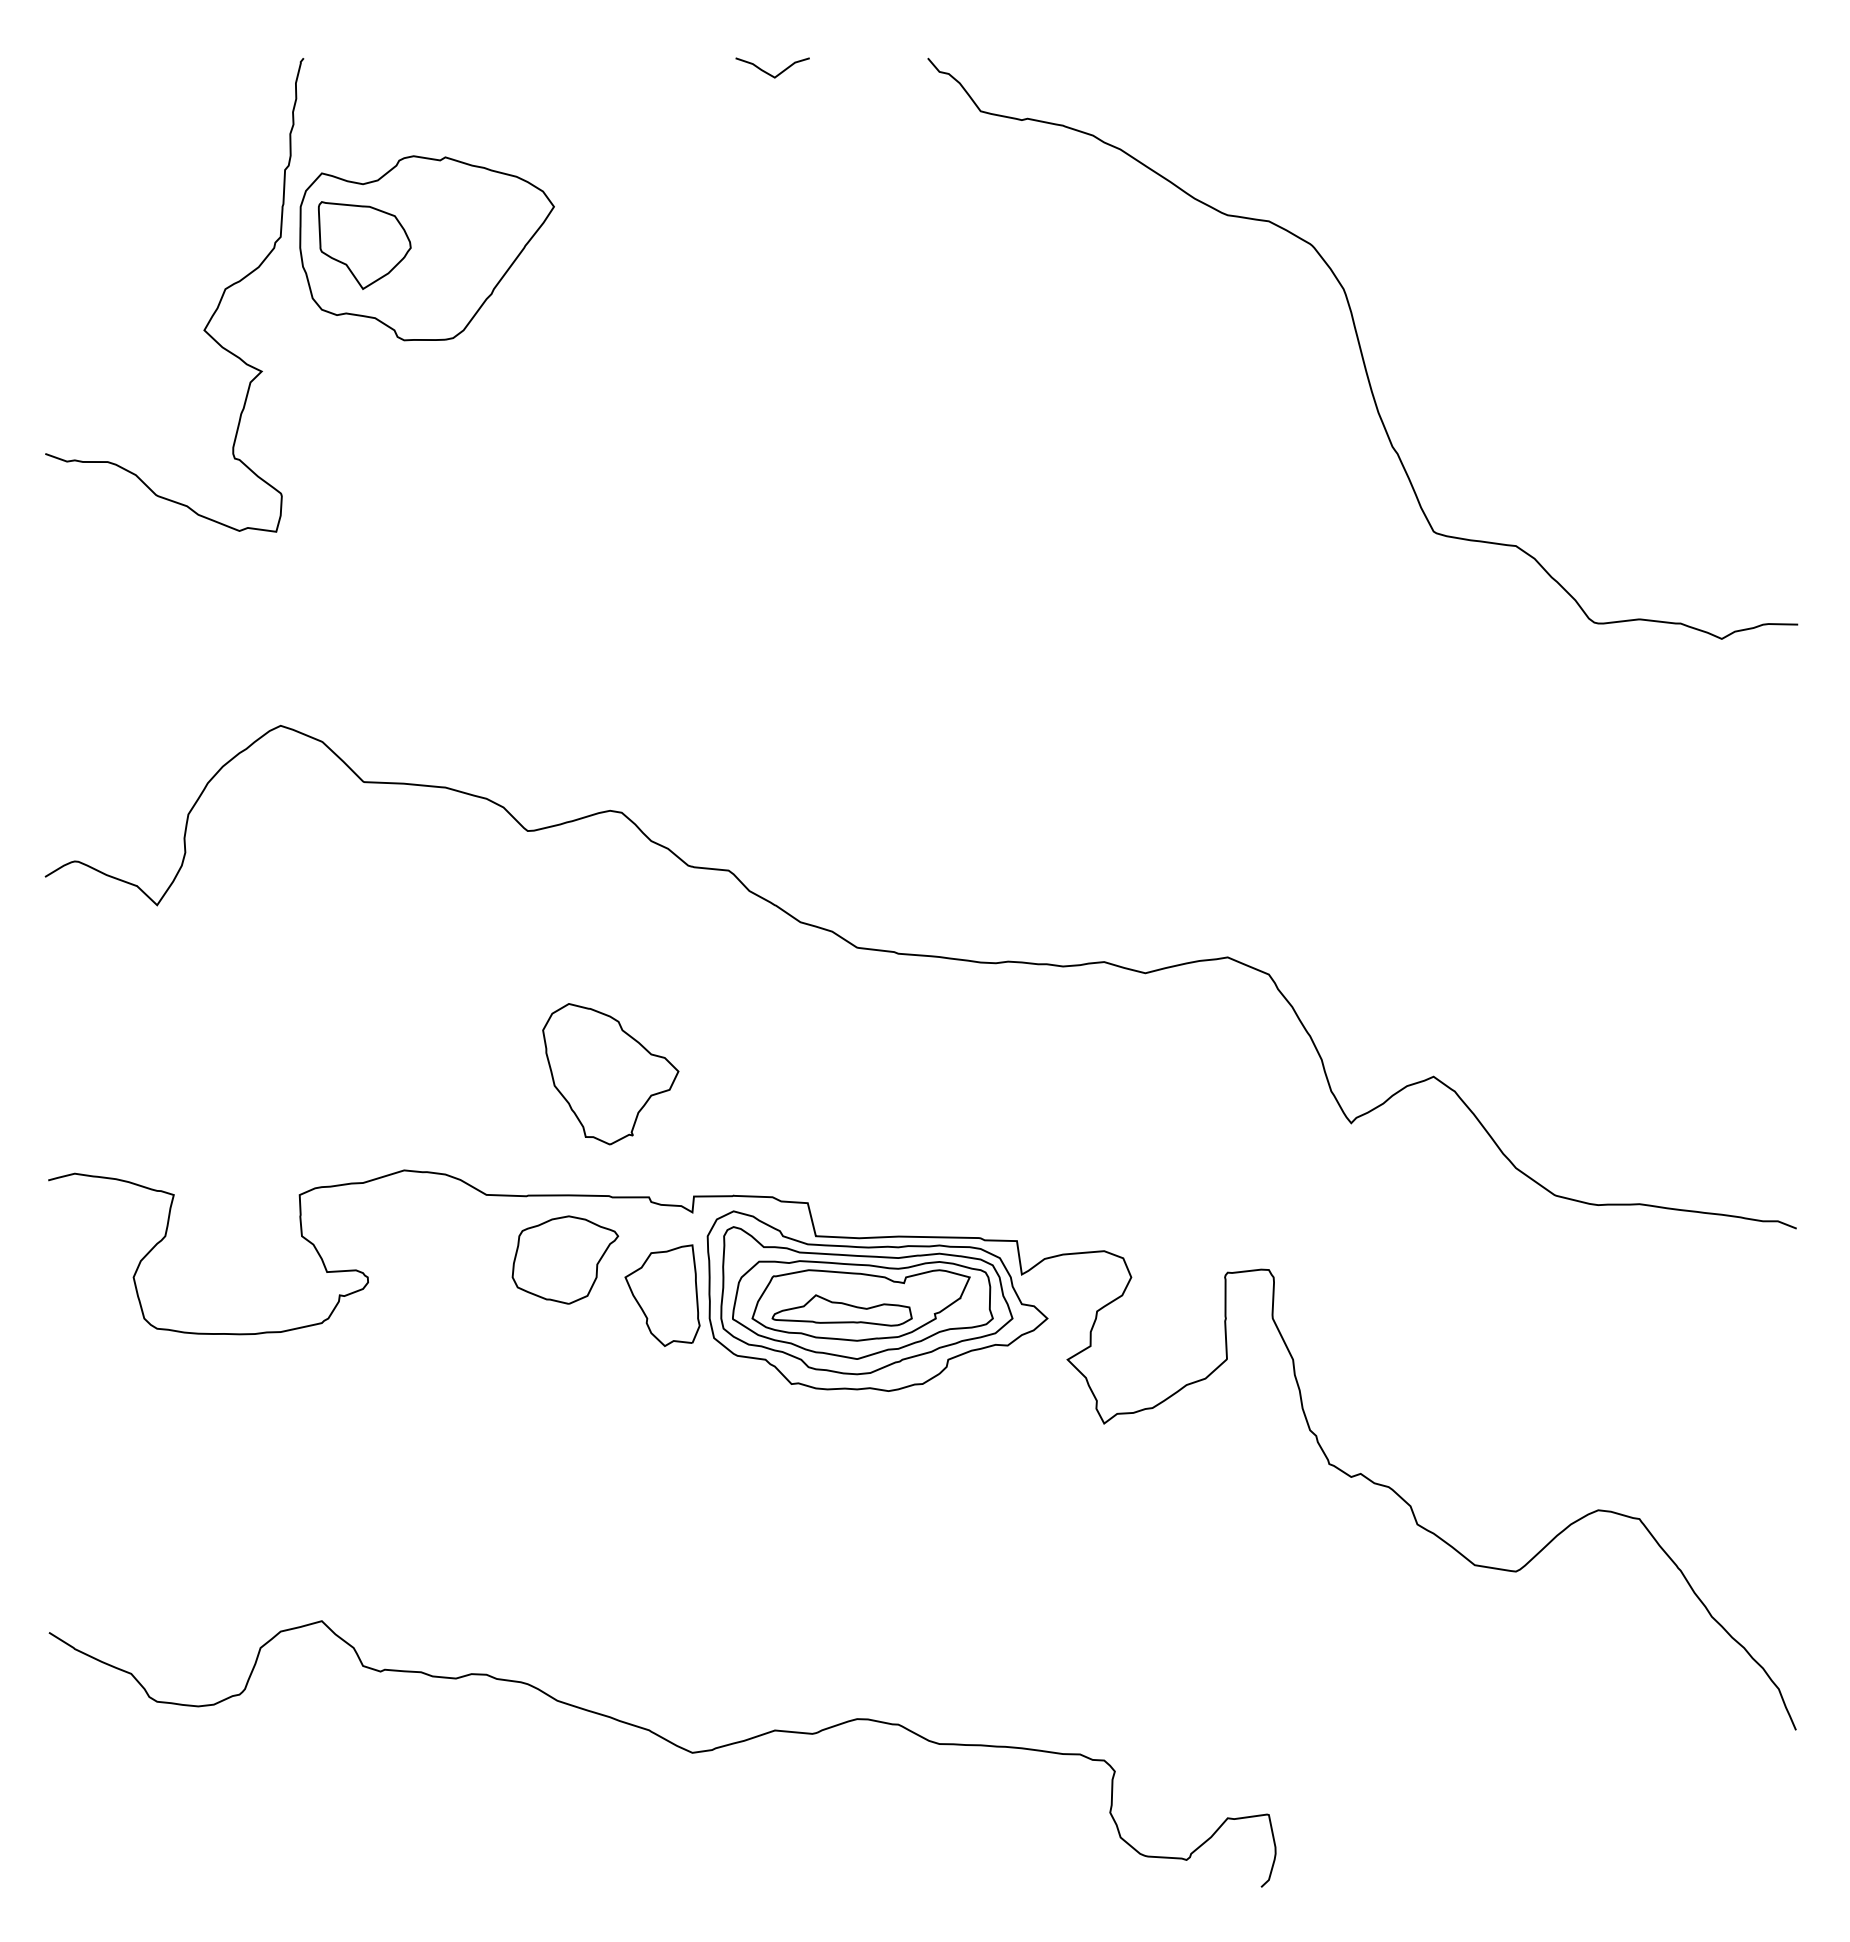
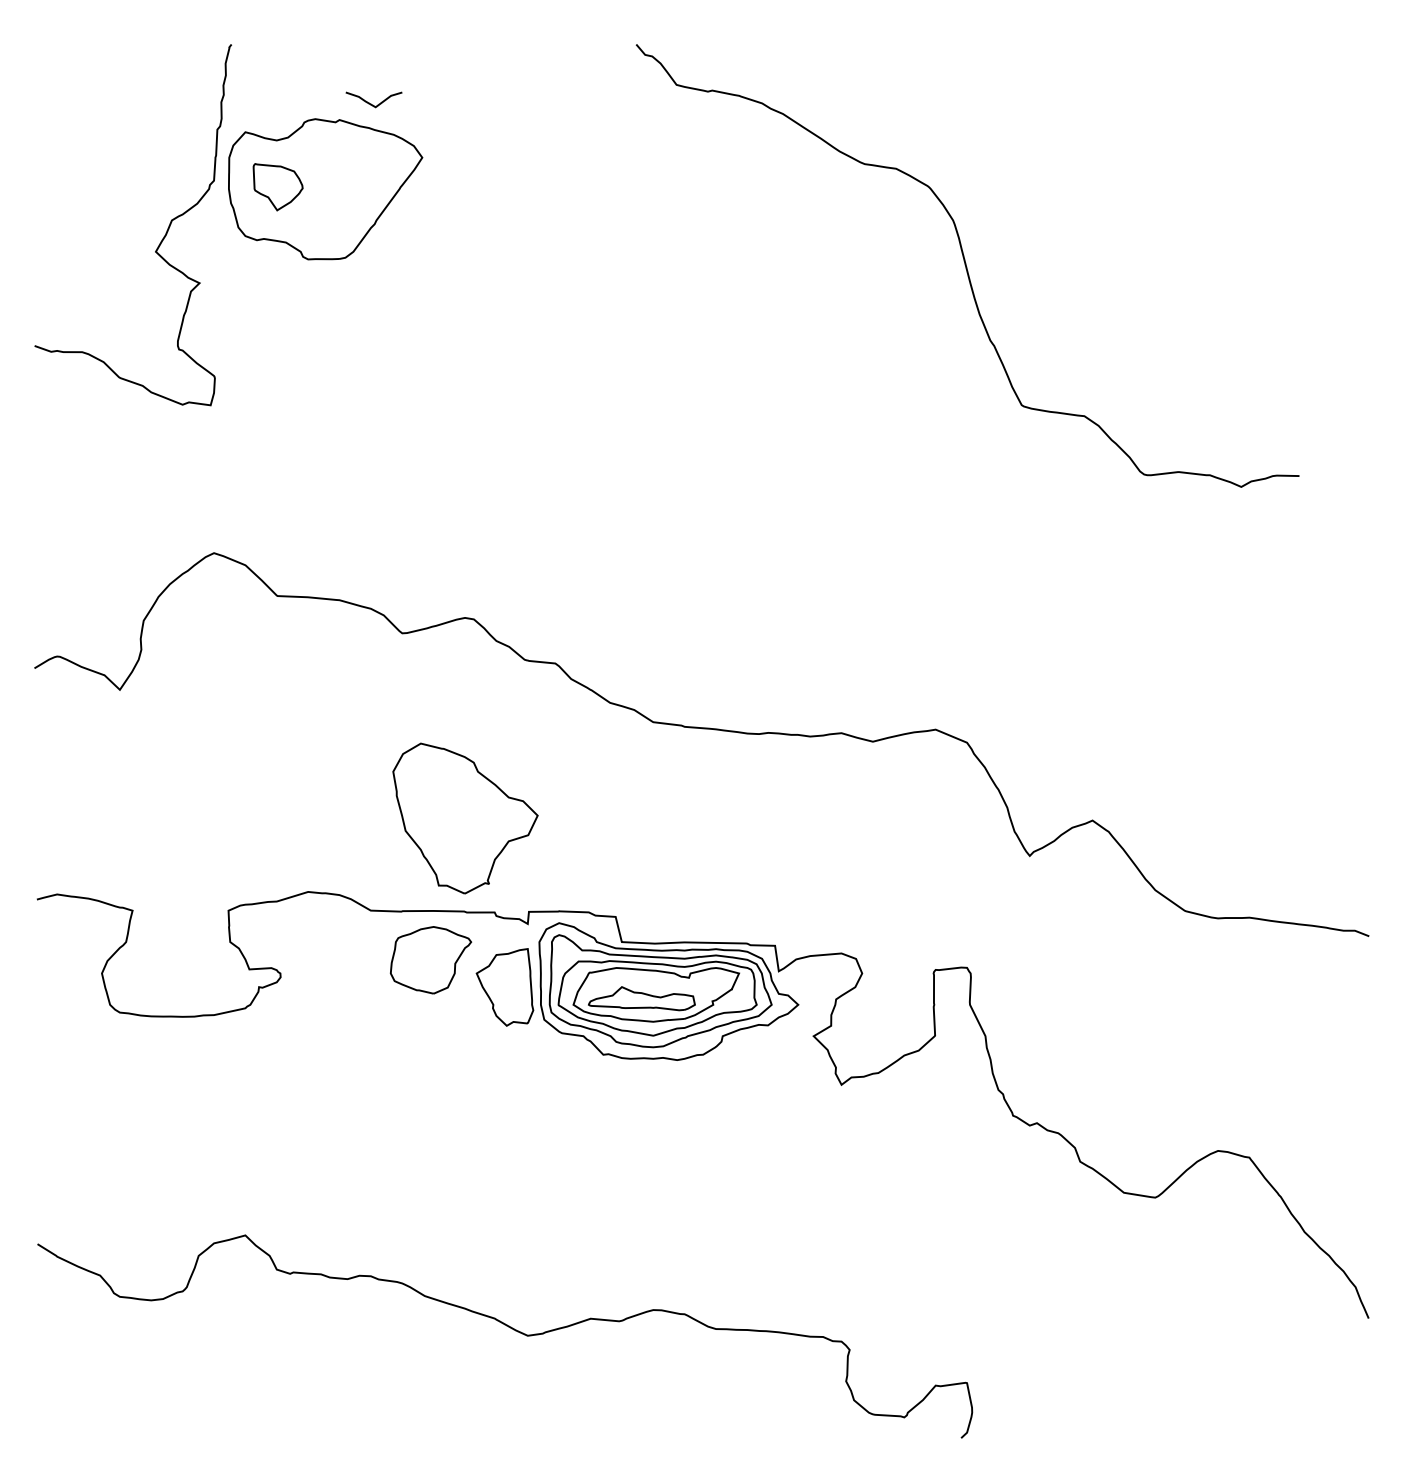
curve: (768, 72) -> (370, 103), moved
part: (364, 245) -> (277, 187), size x0.7
curve: (1361, 348) -> (966, 265), moved
part: (610, 1074) -> (465, 818), size x1.4

